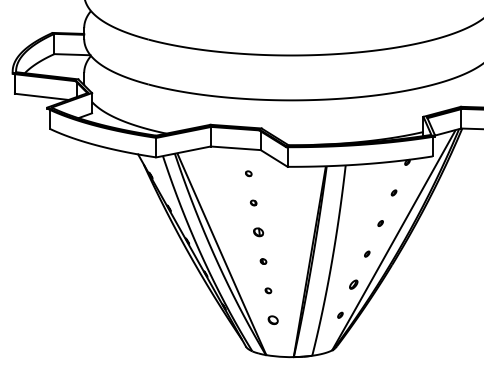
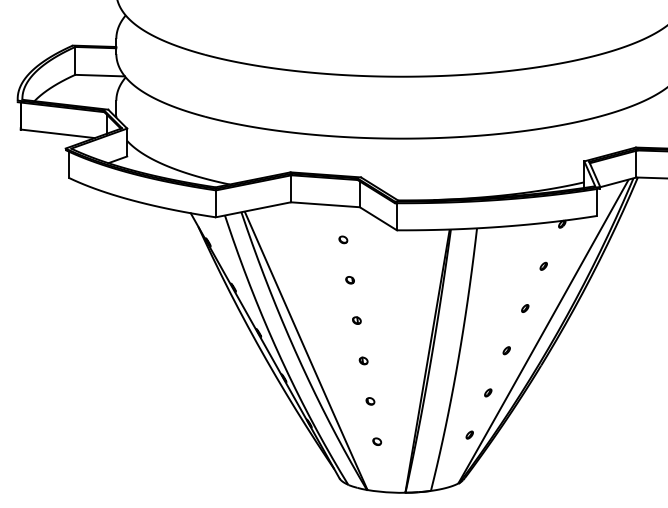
part: (258, 232) -> (356, 320), size x0.62
part: (354, 284) -> (488, 392), size x0.62
part: (273, 319) -> (377, 441), size x0.62

